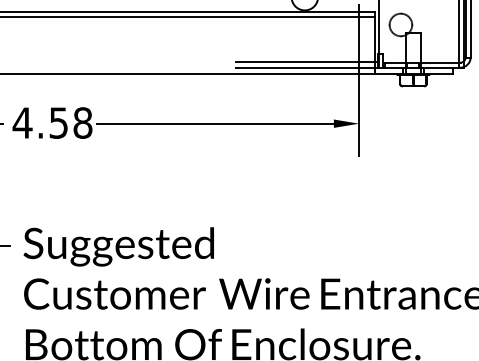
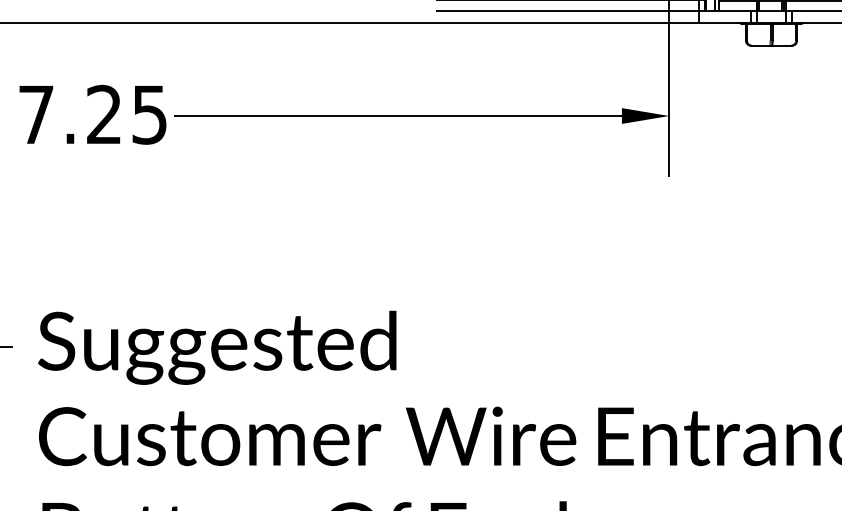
text: (52, 122) -> (92, 113), 4.58 -> 7.25

